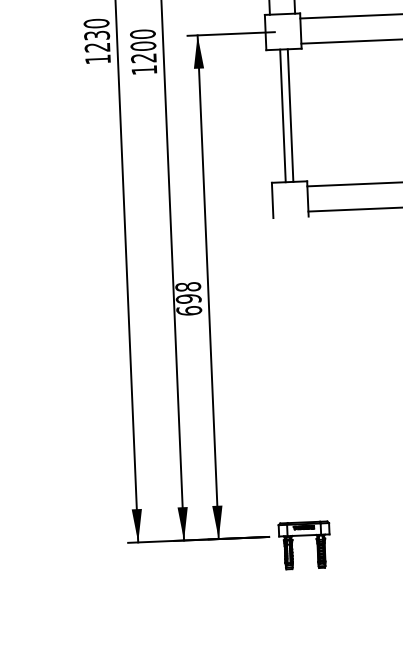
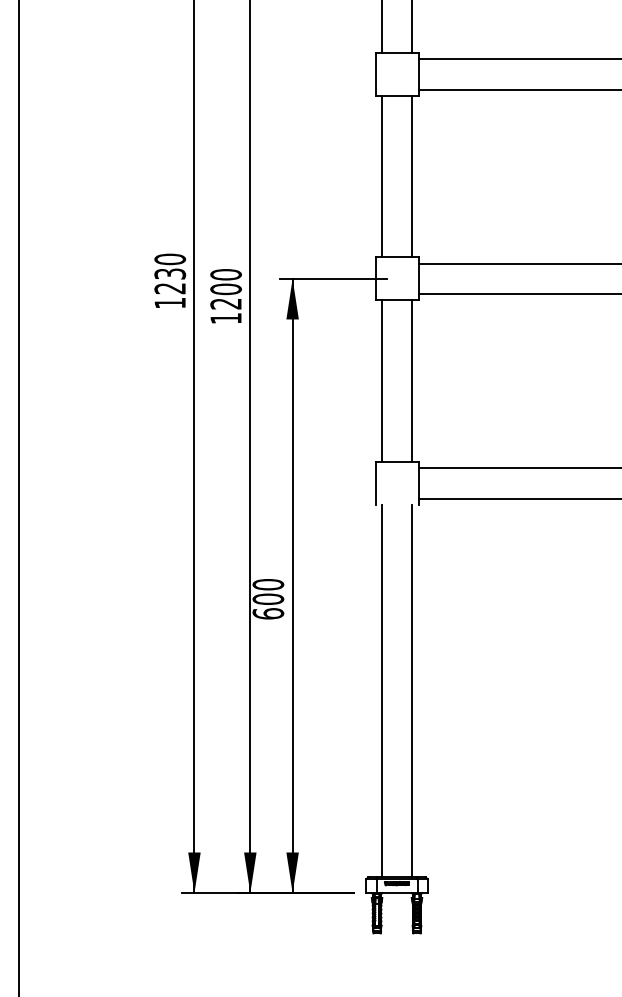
line: (290, 115) -> (381, 381), moved
line: (283, 116) -> (412, 381), moved
text: (188, 293) -> (268, 592), 698 -> 600
line: (310, 369) -> (412, 691), added
line: (284, 370) -> (381, 691), added

